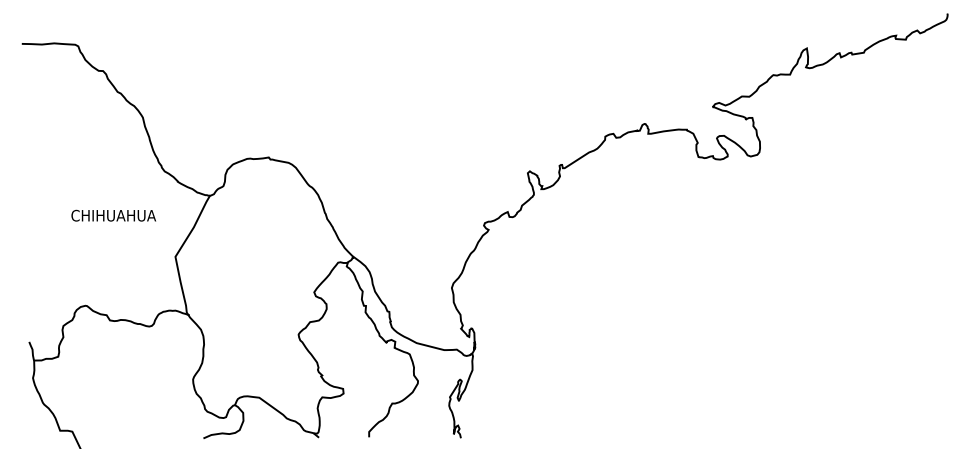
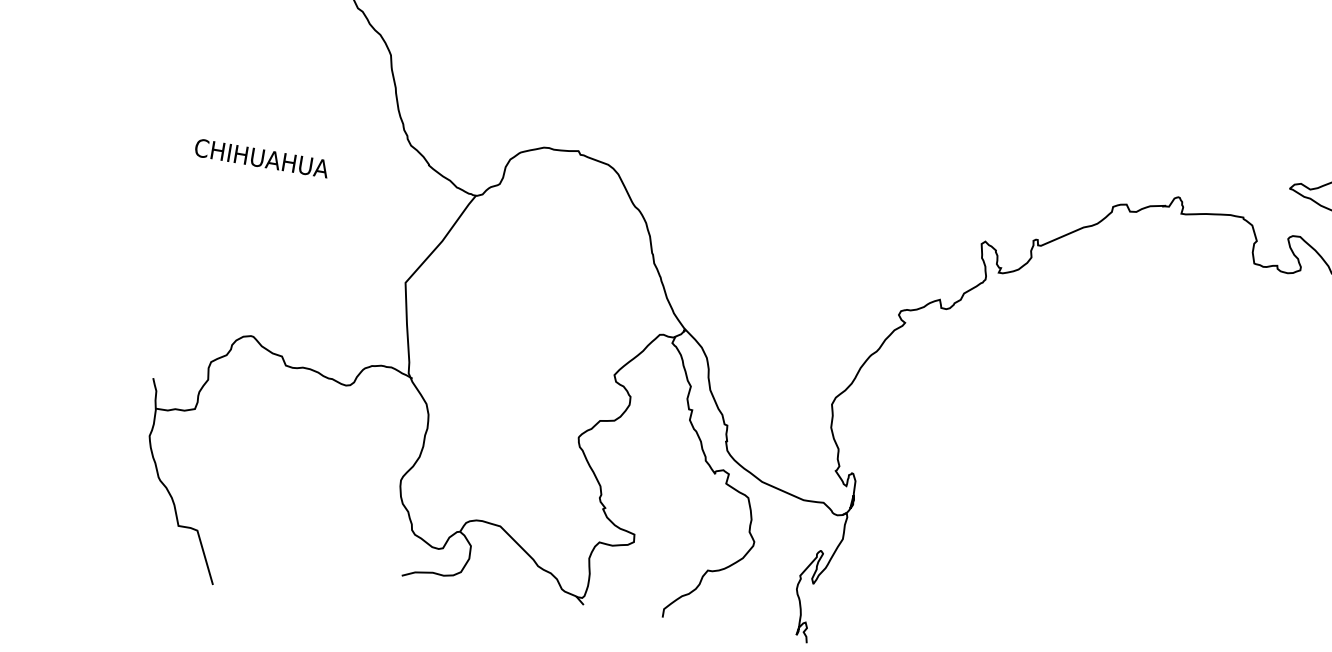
text: (113, 215) -> (261, 157), moved

